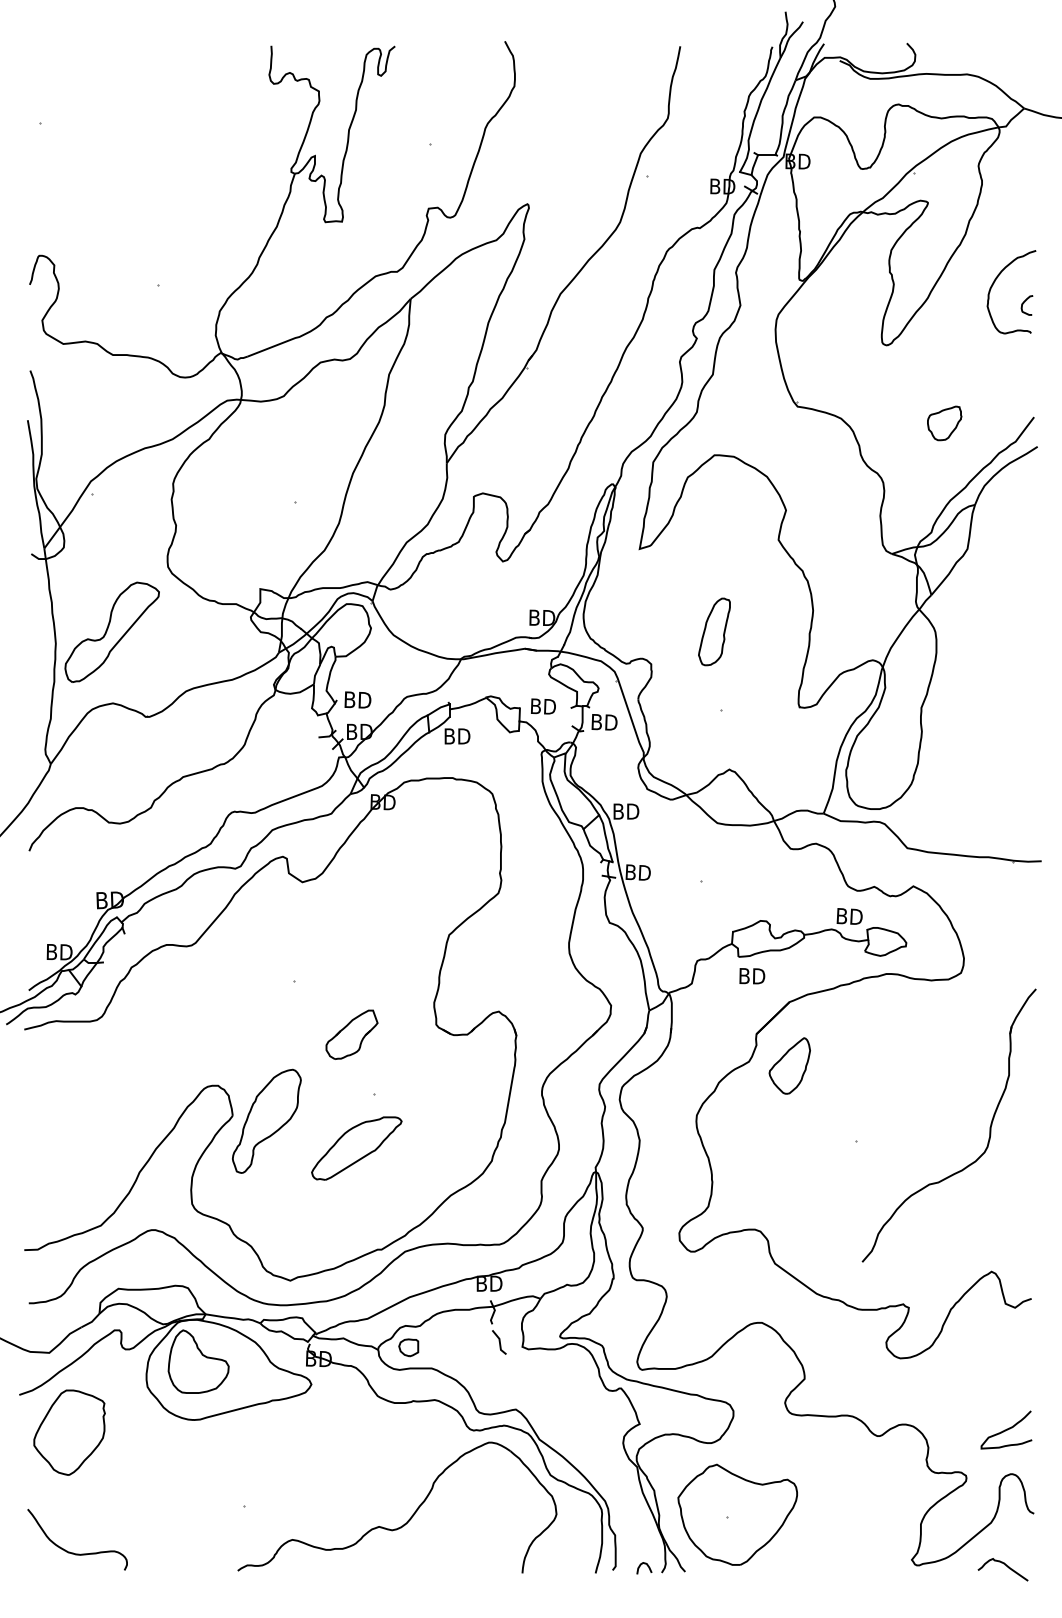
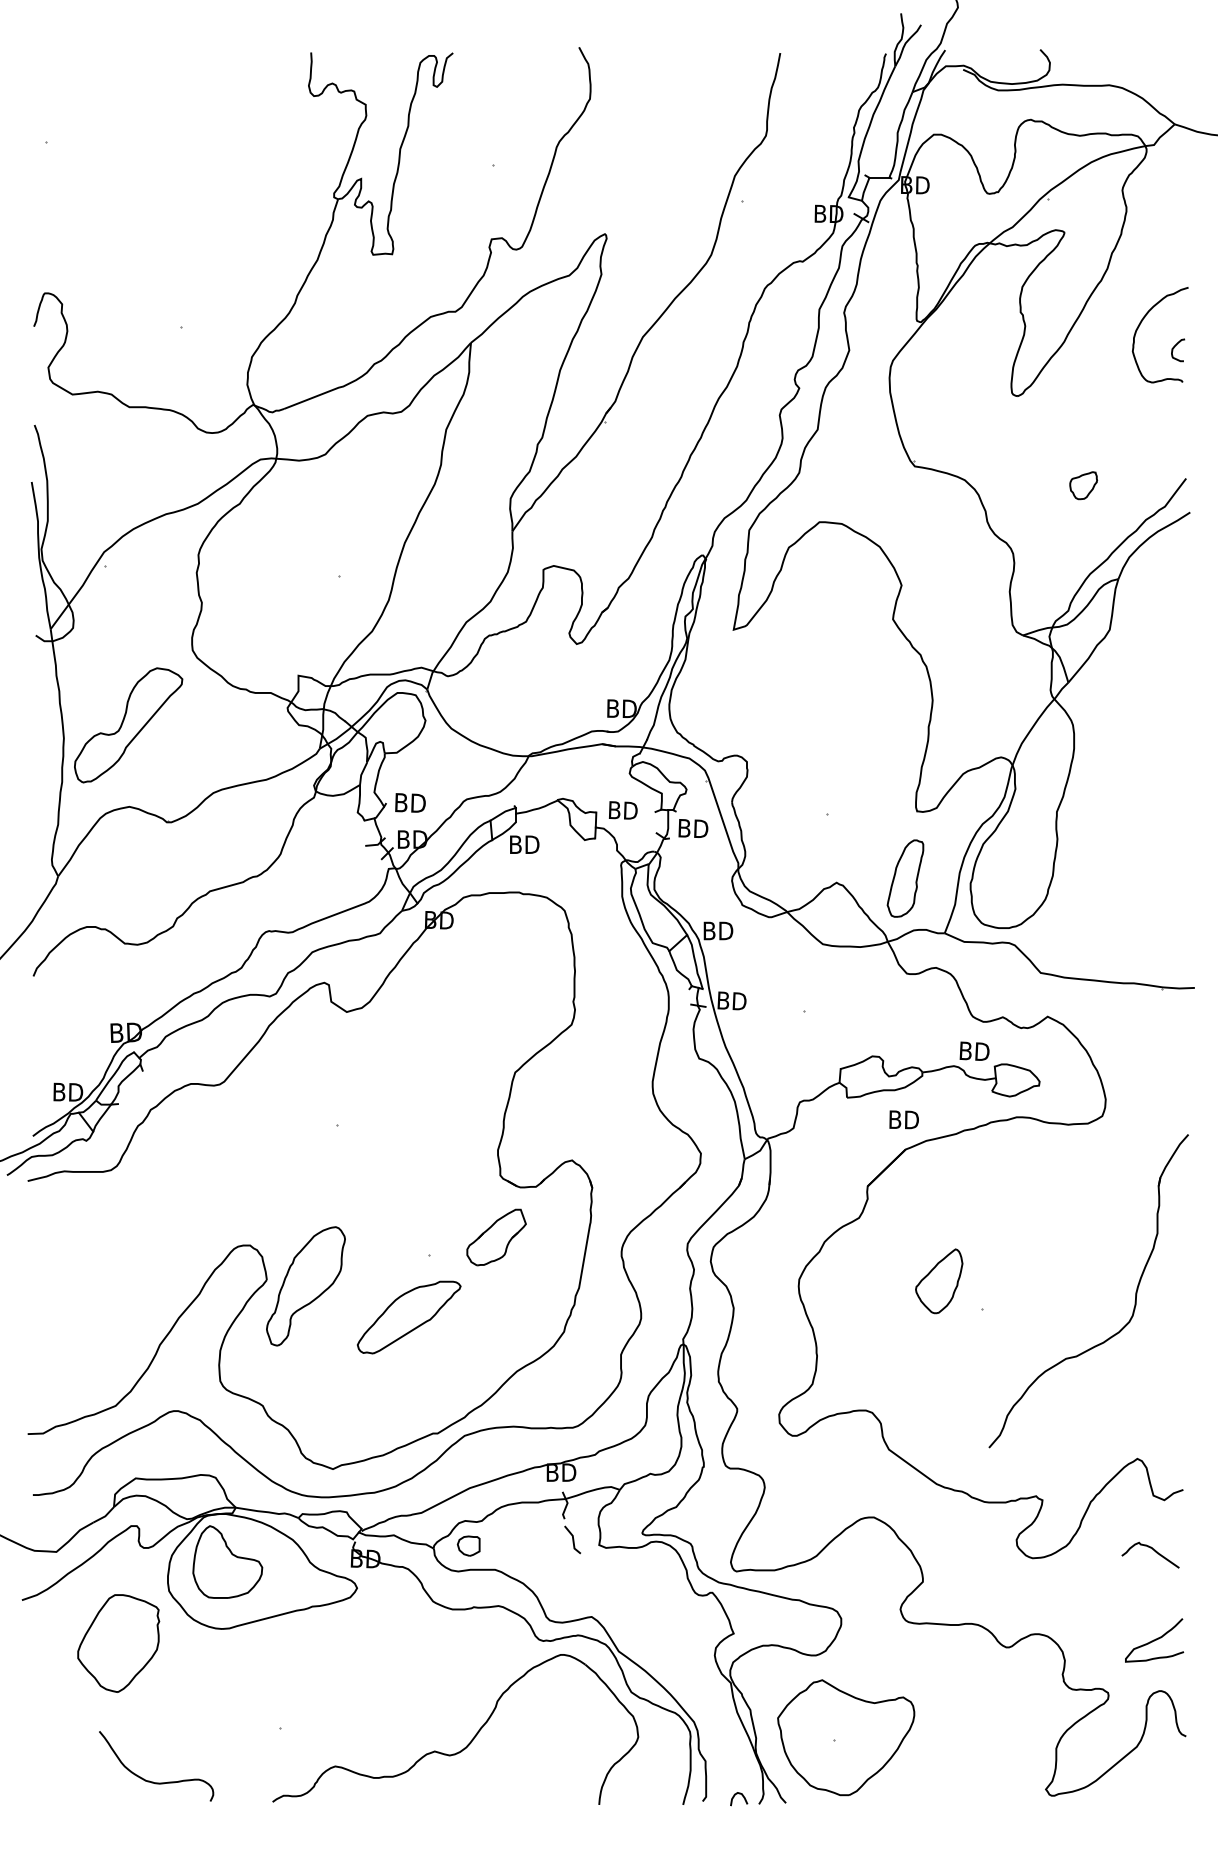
part: (944, 423) -> (1083, 485), size x0.7
part: (714, 631) -> (905, 878), moved
text: (752, 976) -> (904, 1120), moved
part: (351, 1034) -> (496, 1237), moved
part: (789, 1065) -> (938, 1280), moved
part: (69, 1432) -> (118, 1643), moved
curve: (73, 1552) -> (151, 1780), moved
curve: (1005, 1565) -> (1153, 1550), moved

